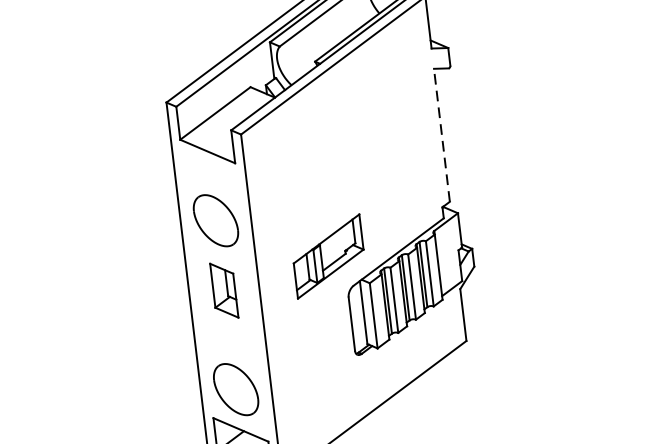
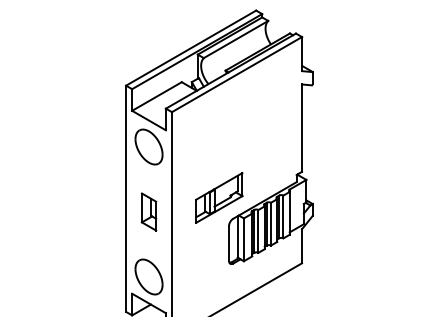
line: (442, 135) -> (302, 128), dashed -> solid
part: (215, 219) -> (148, 146), moved

